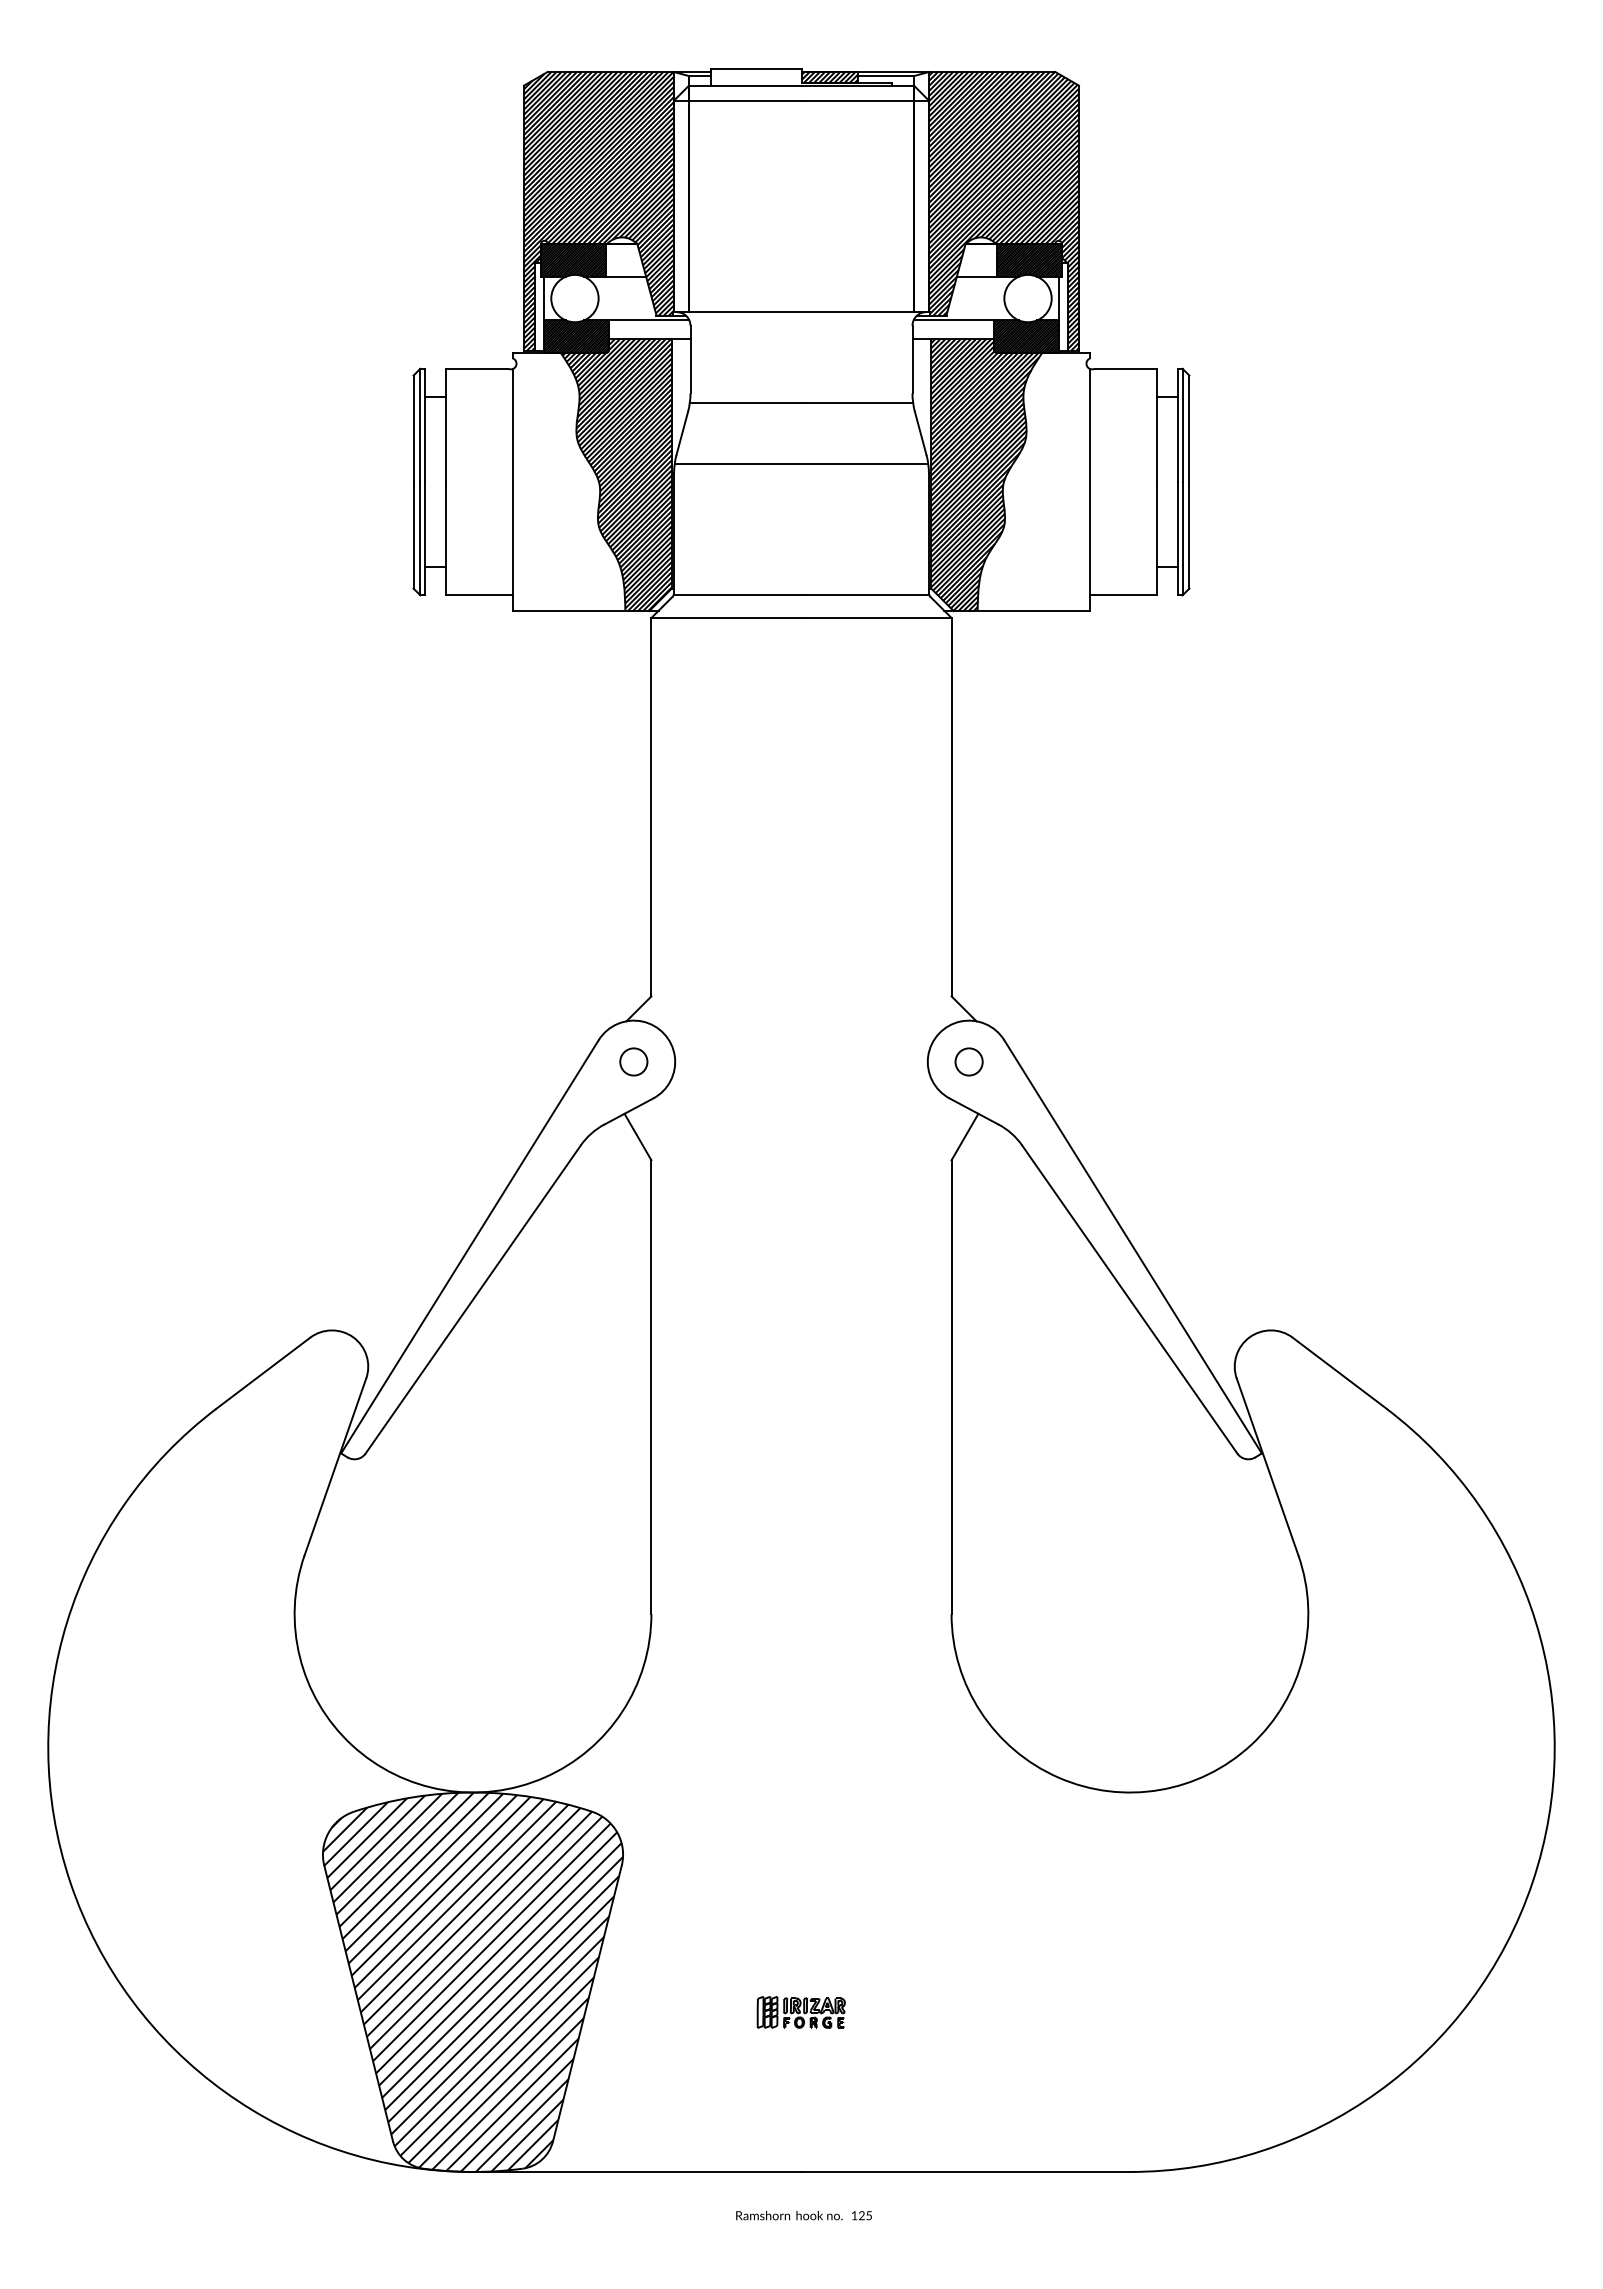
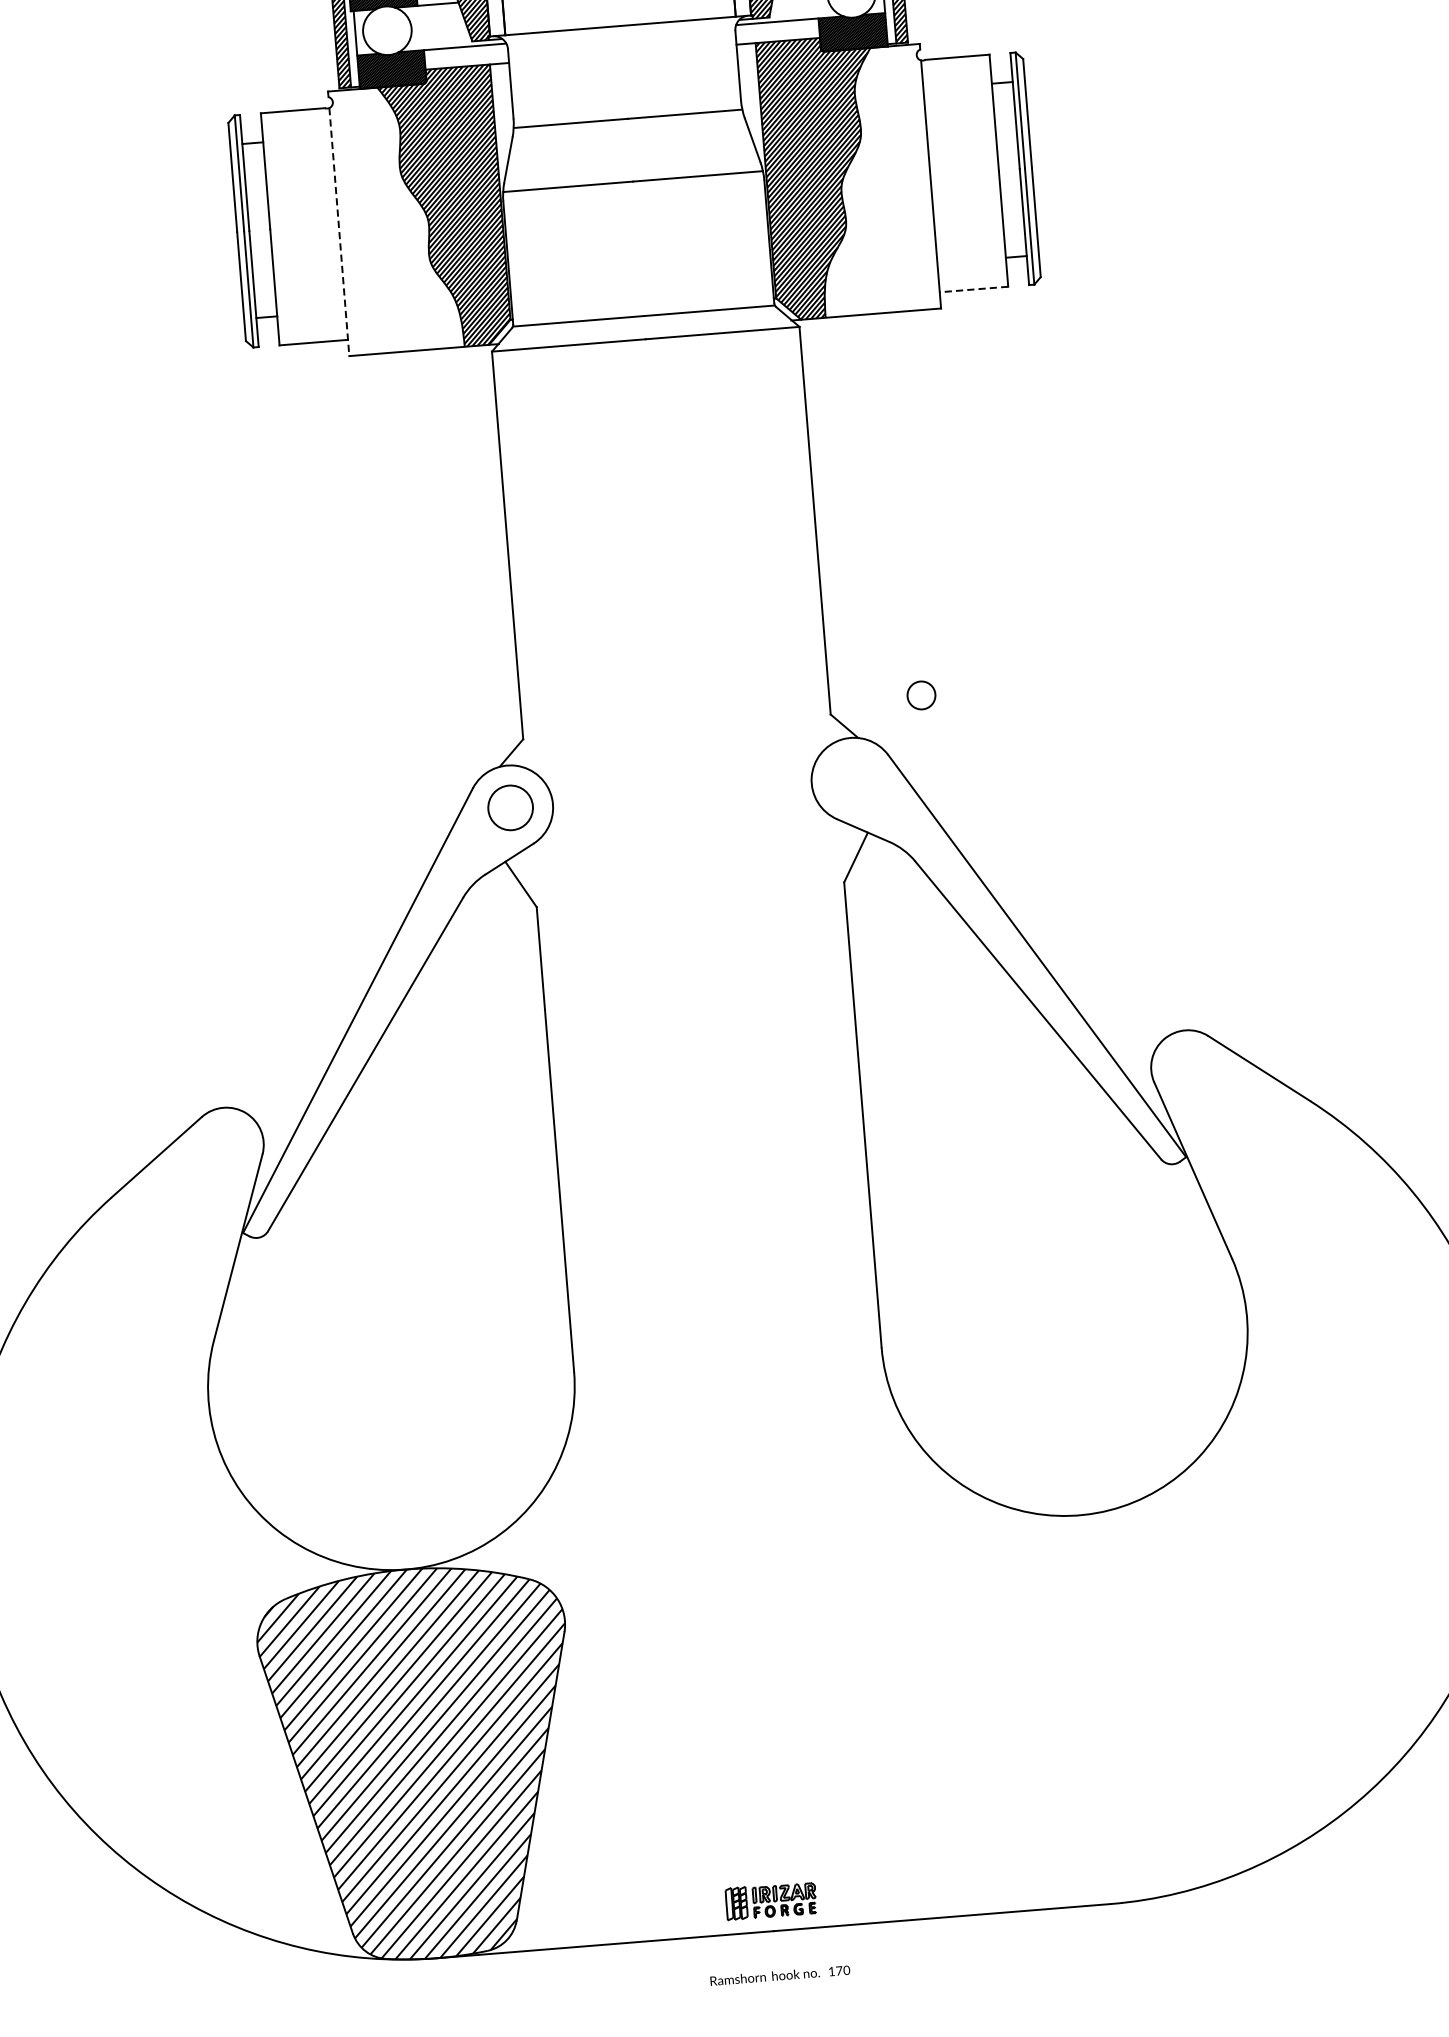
line: (512, 490) -> (339, 232), solid -> dashed
line: (1123, 595) -> (973, 289), solid -> dashed
circle: (633, 1061) -> (510, 807), size x1.6
circle: (968, 1061) -> (920, 695), moved
part: (800, 2012) -> (770, 1901), moved
text: (865, 2215) -> (843, 1970), 125 -> 170

